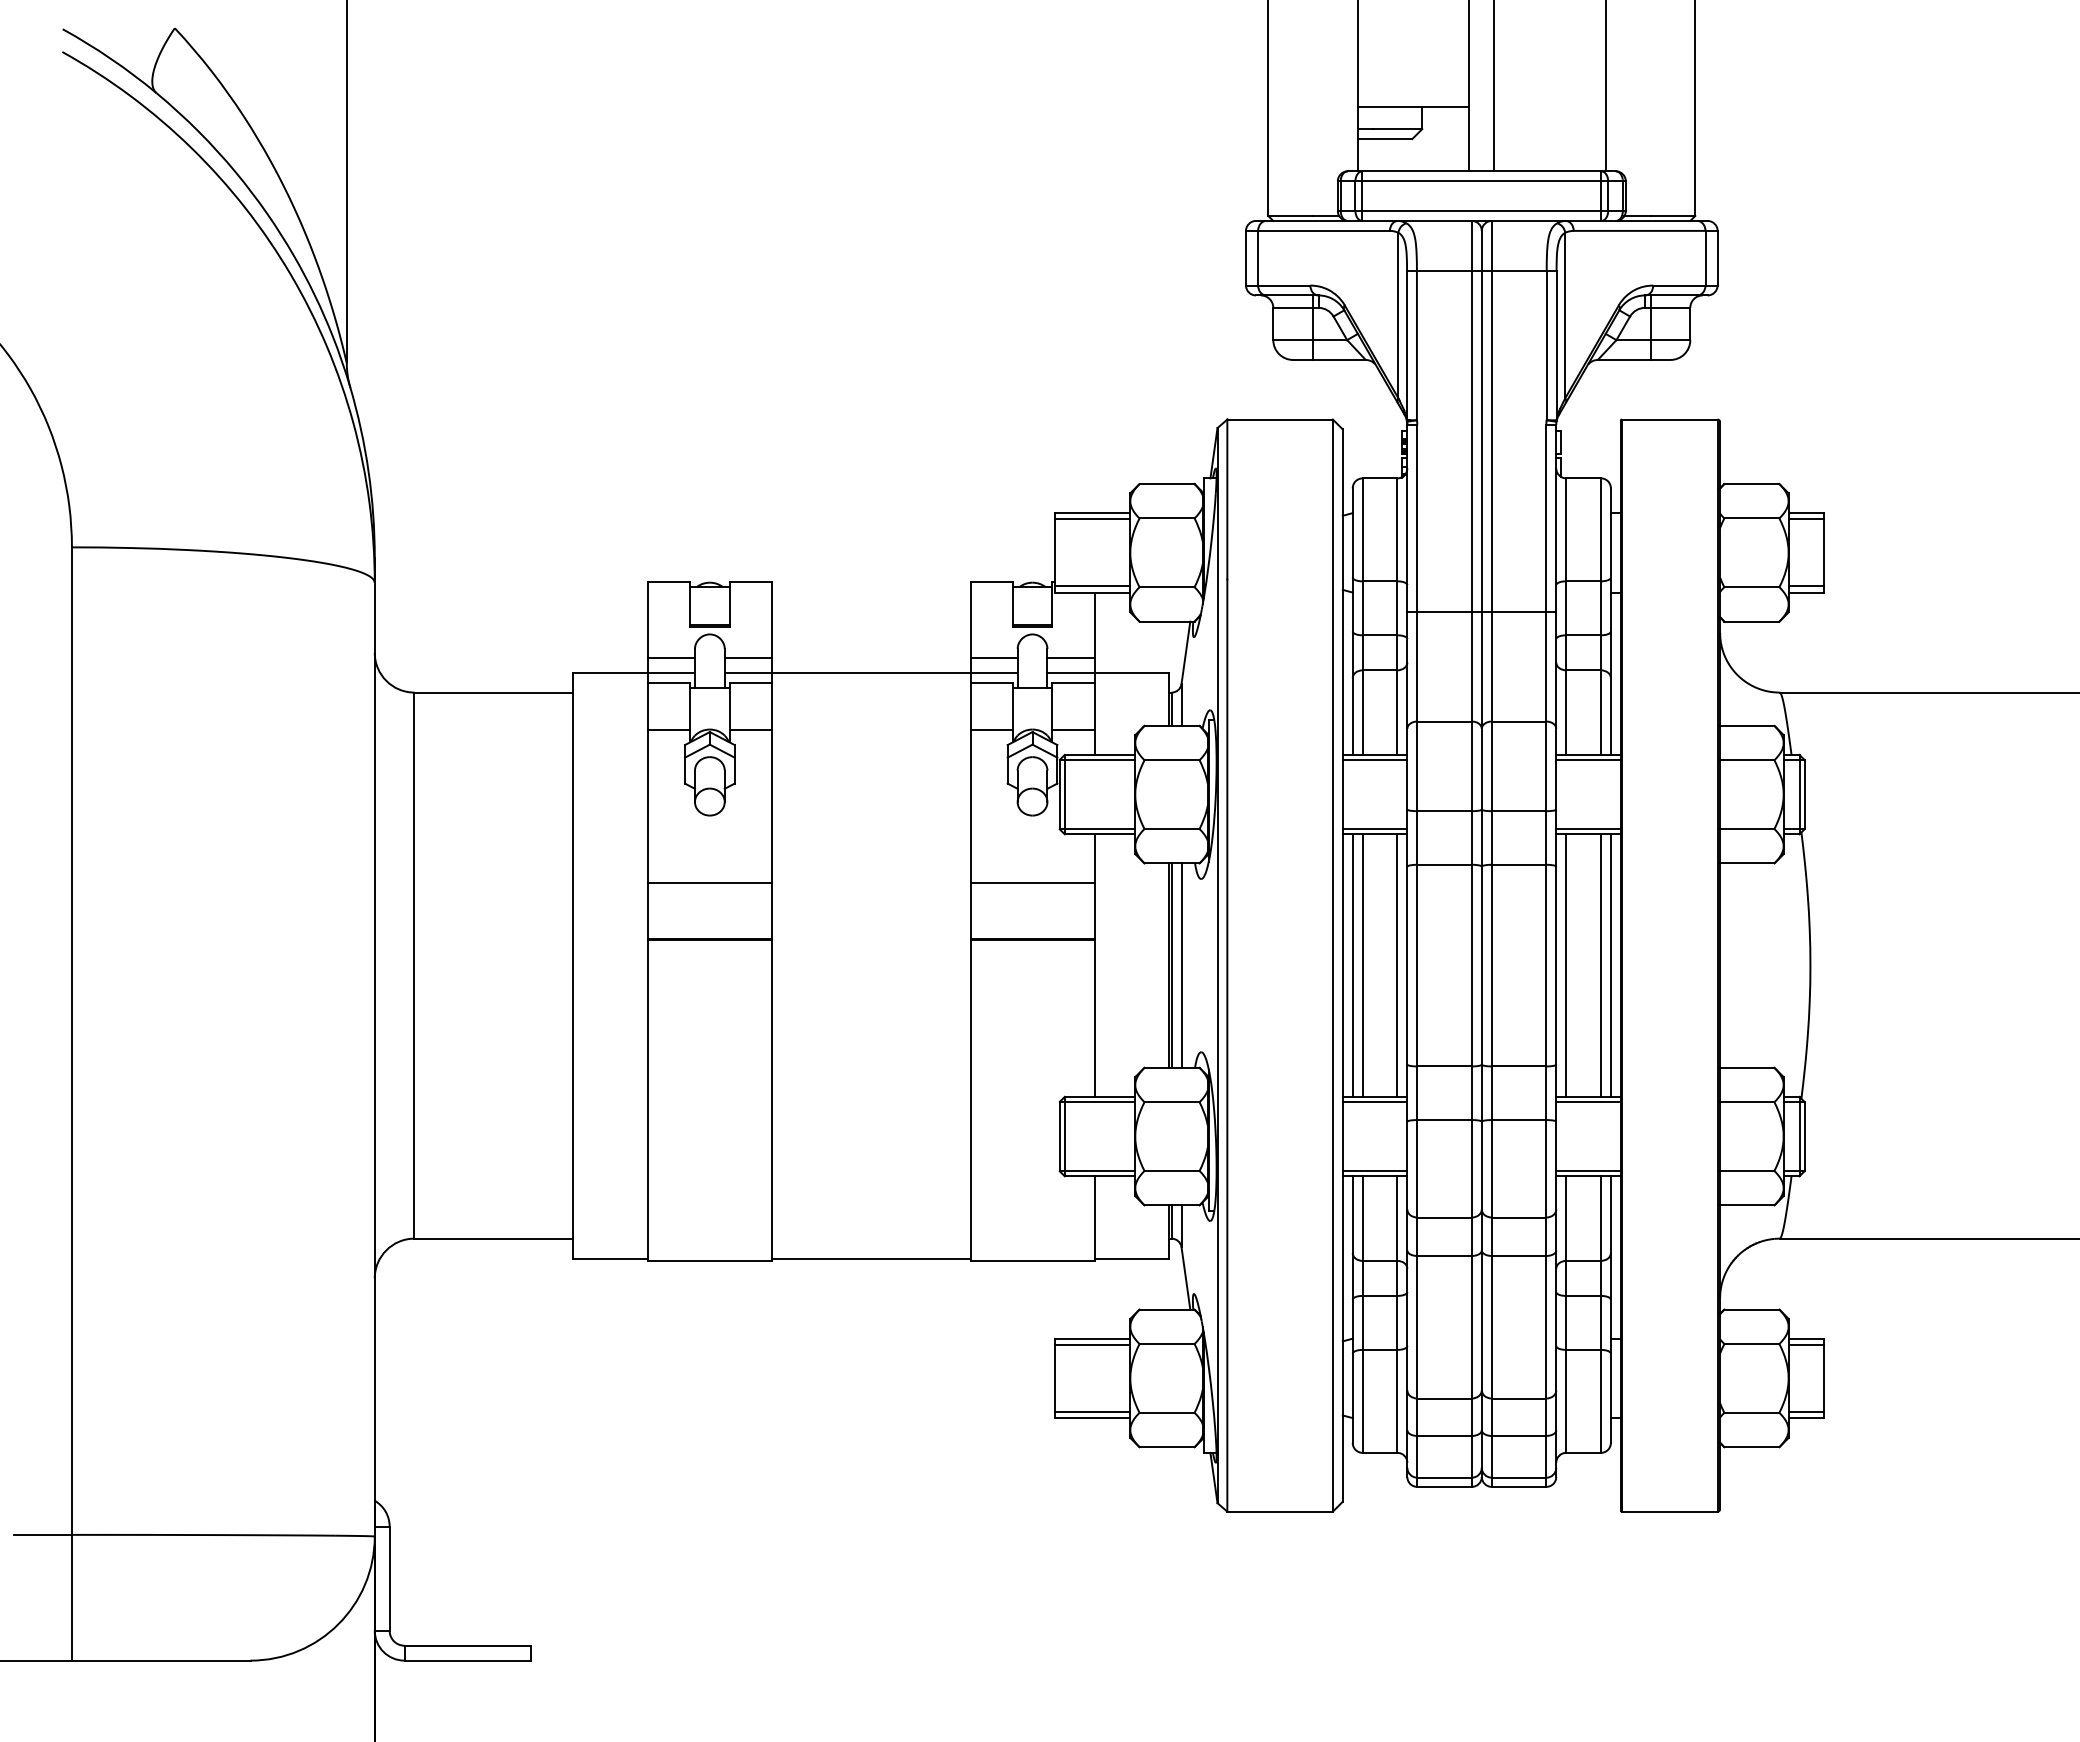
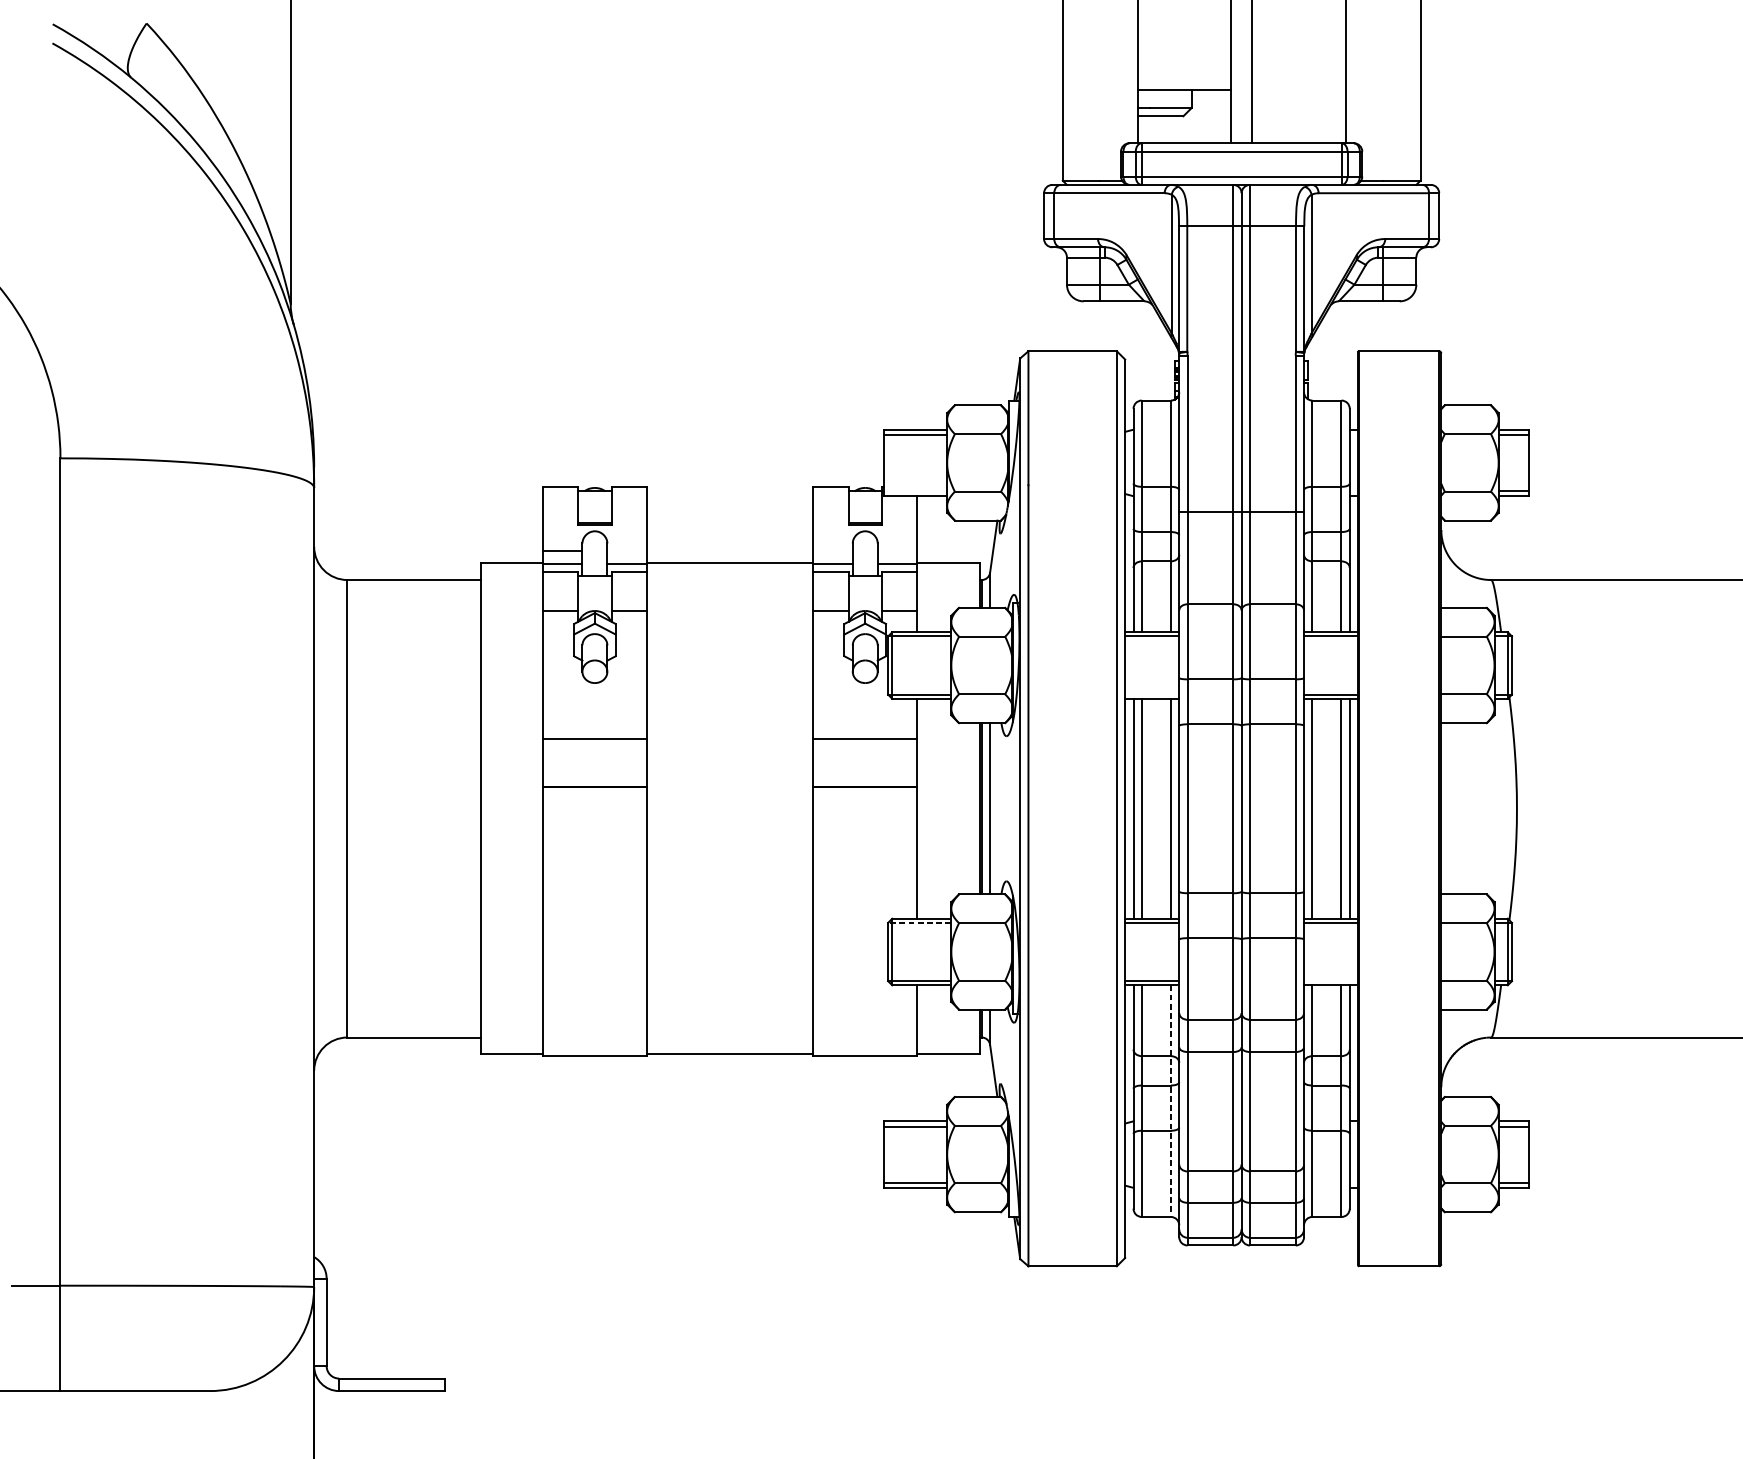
line: (1092, 586) -> (915, 491), removed
line: (747, 657) -> (626, 550), removed
line: (993, 657) -> (832, 550), removed
line: (1070, 657) -> (897, 550), removed
line: (1374, 829) -> (1151, 694), removed
line: (1097, 1101) -> (919, 922), solid -> dashed
line: (1588, 1171) -> (1331, 981), removed
line: (1397, 1315) -> (1171, 1101), solid -> dashed

